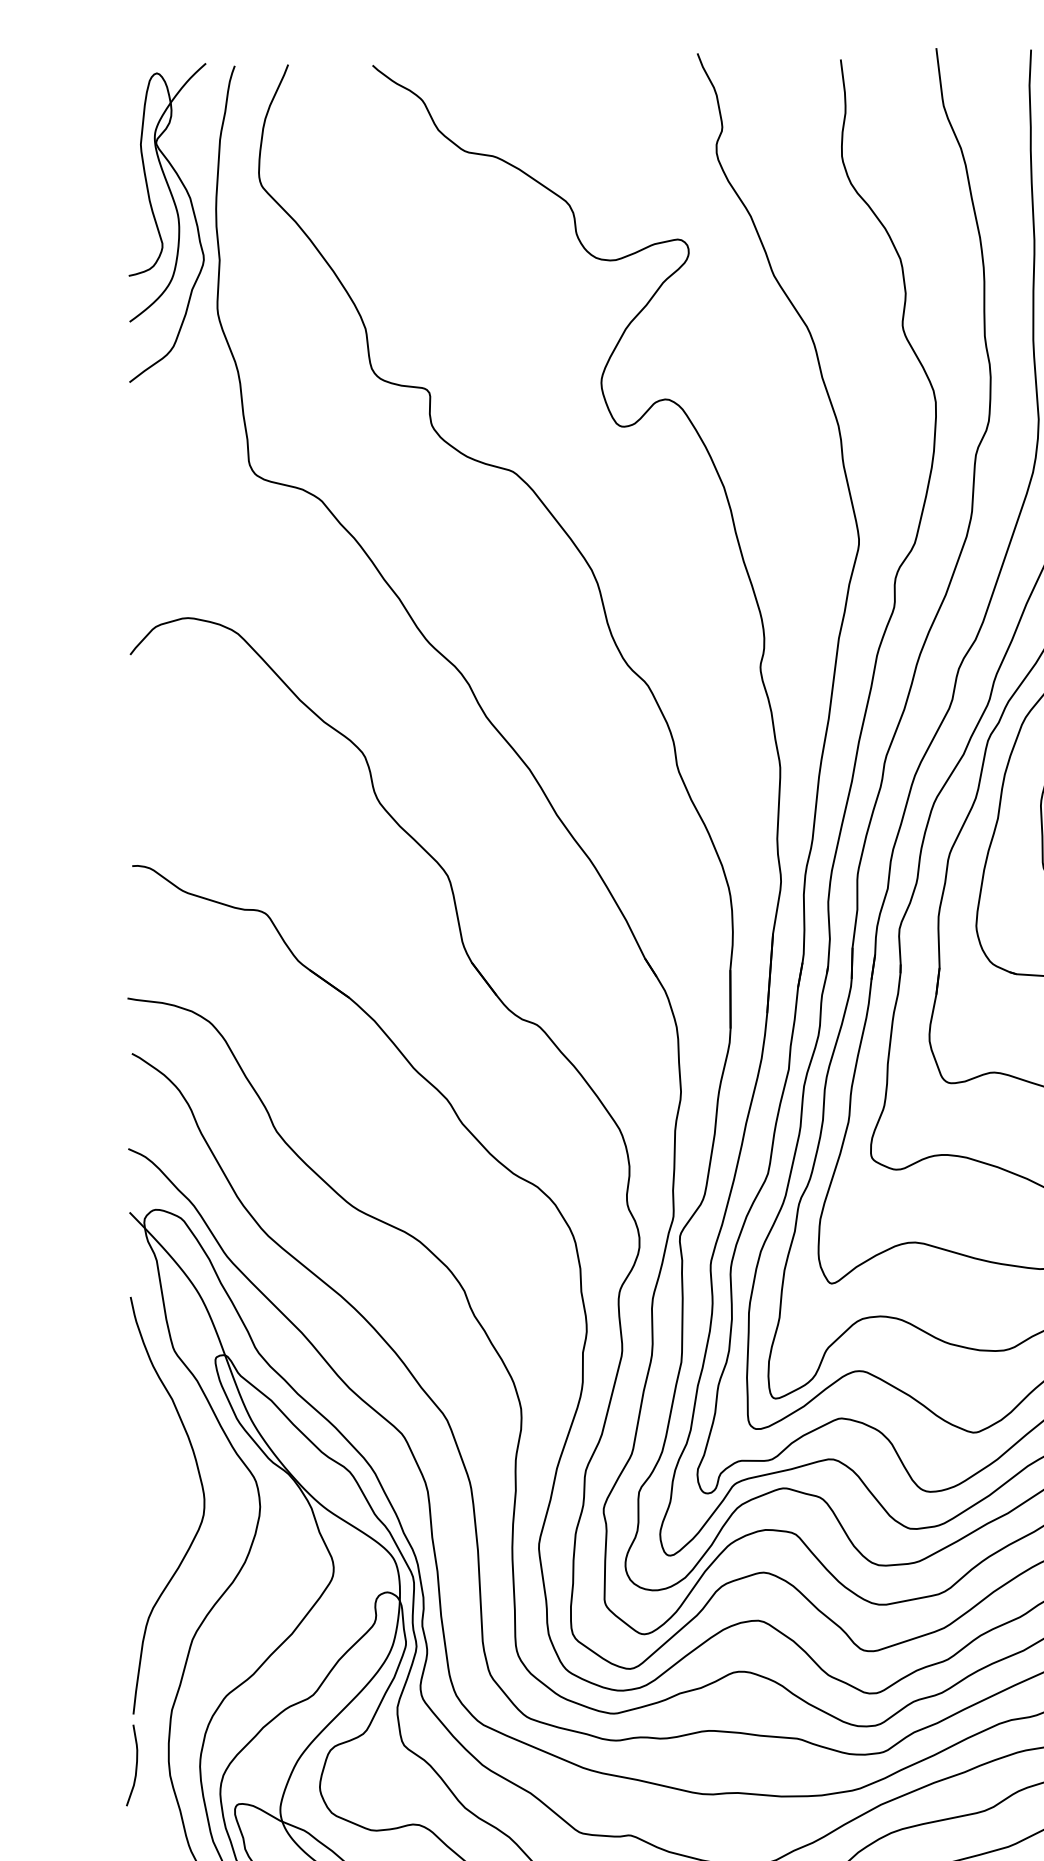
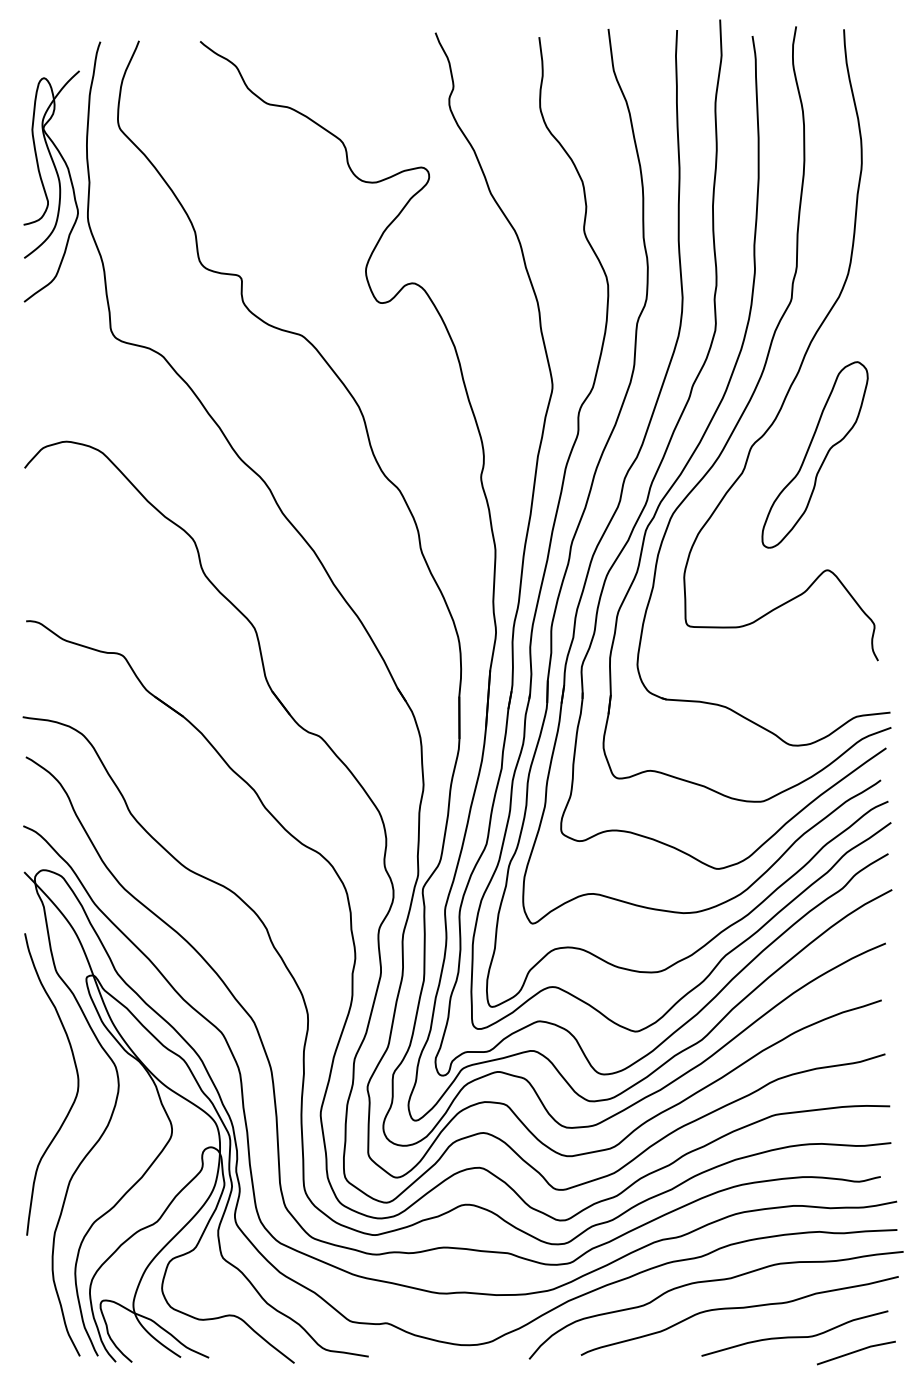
part: (158, 227) -> (45, 189), moved
curve: (135, 1765) -> (28, 1272), removed

